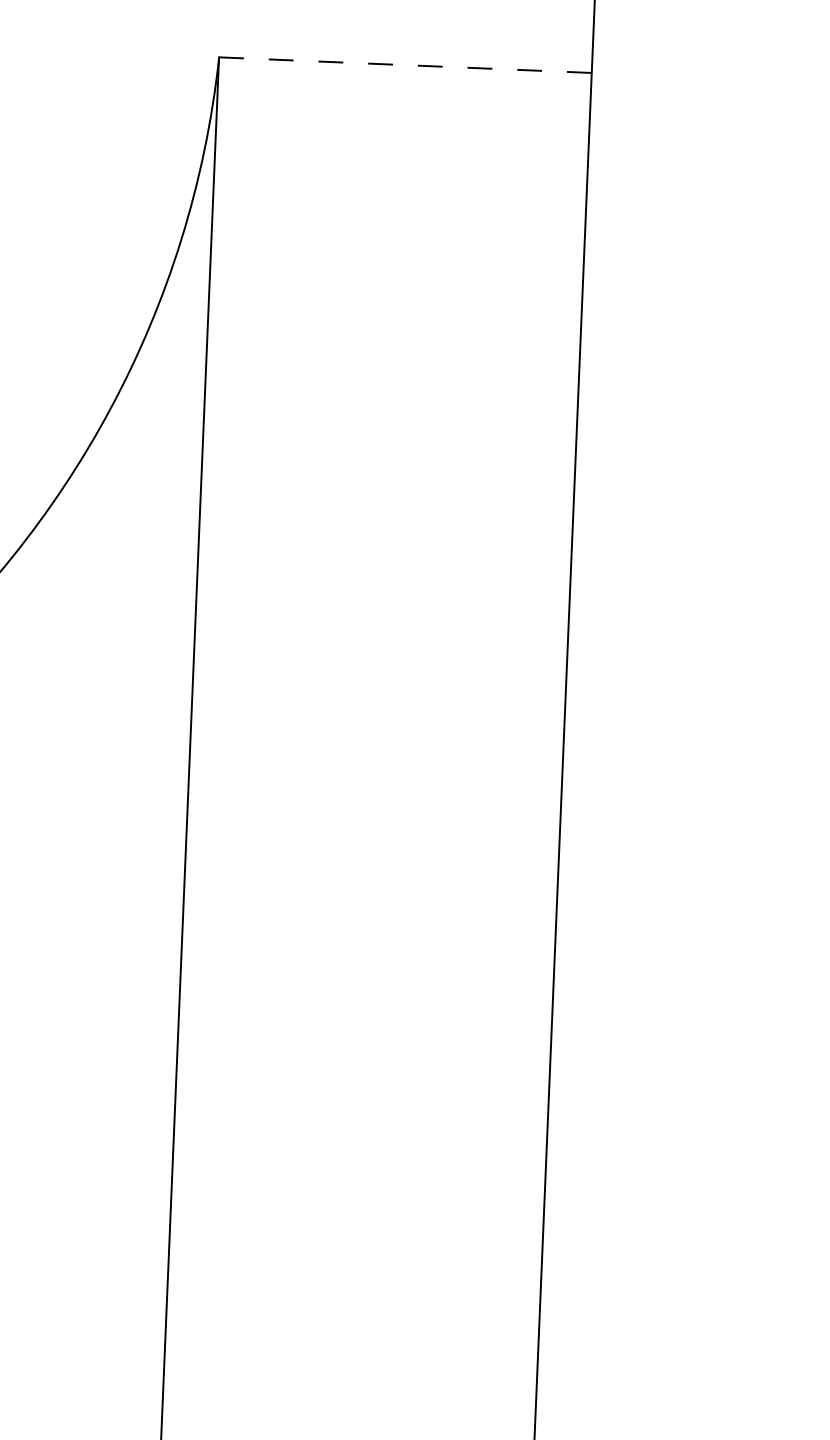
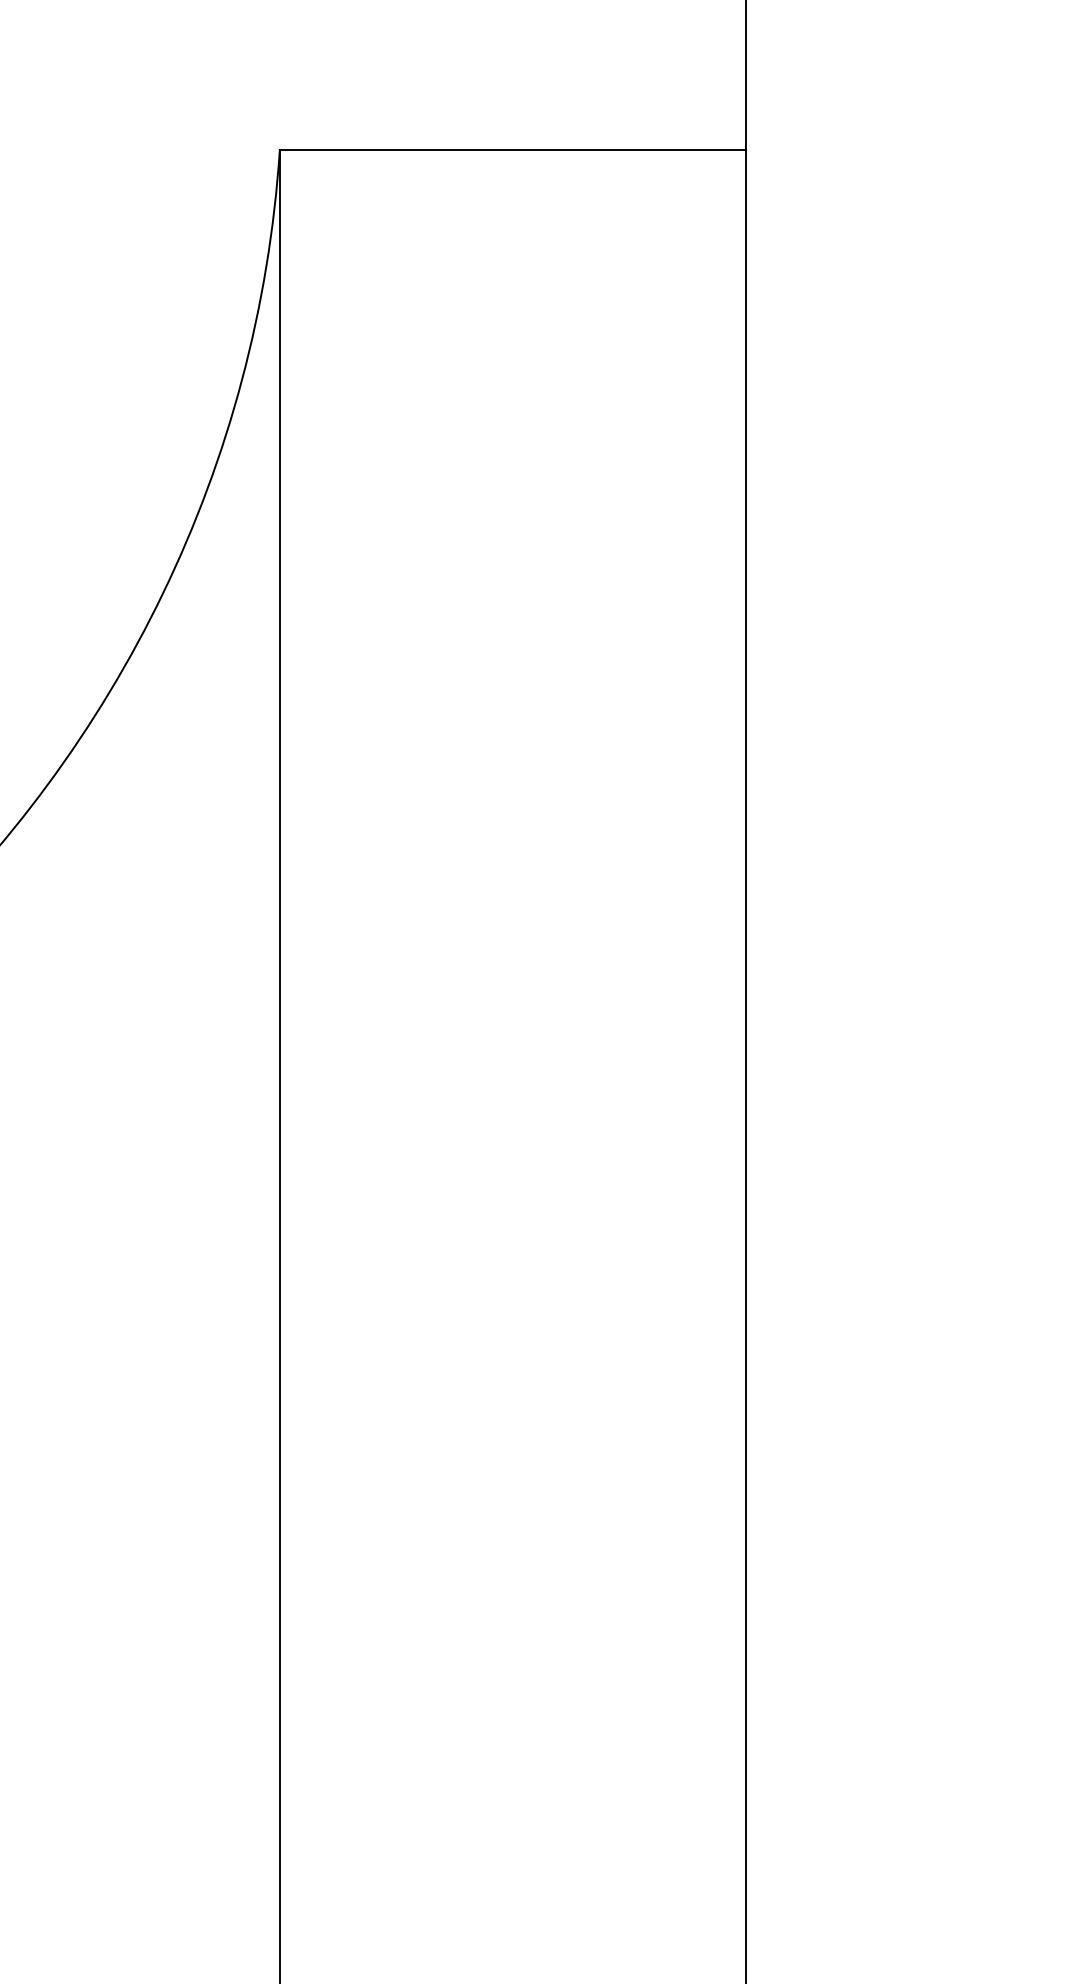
line: (405, 65) -> (512, 149), dashed -> solid

